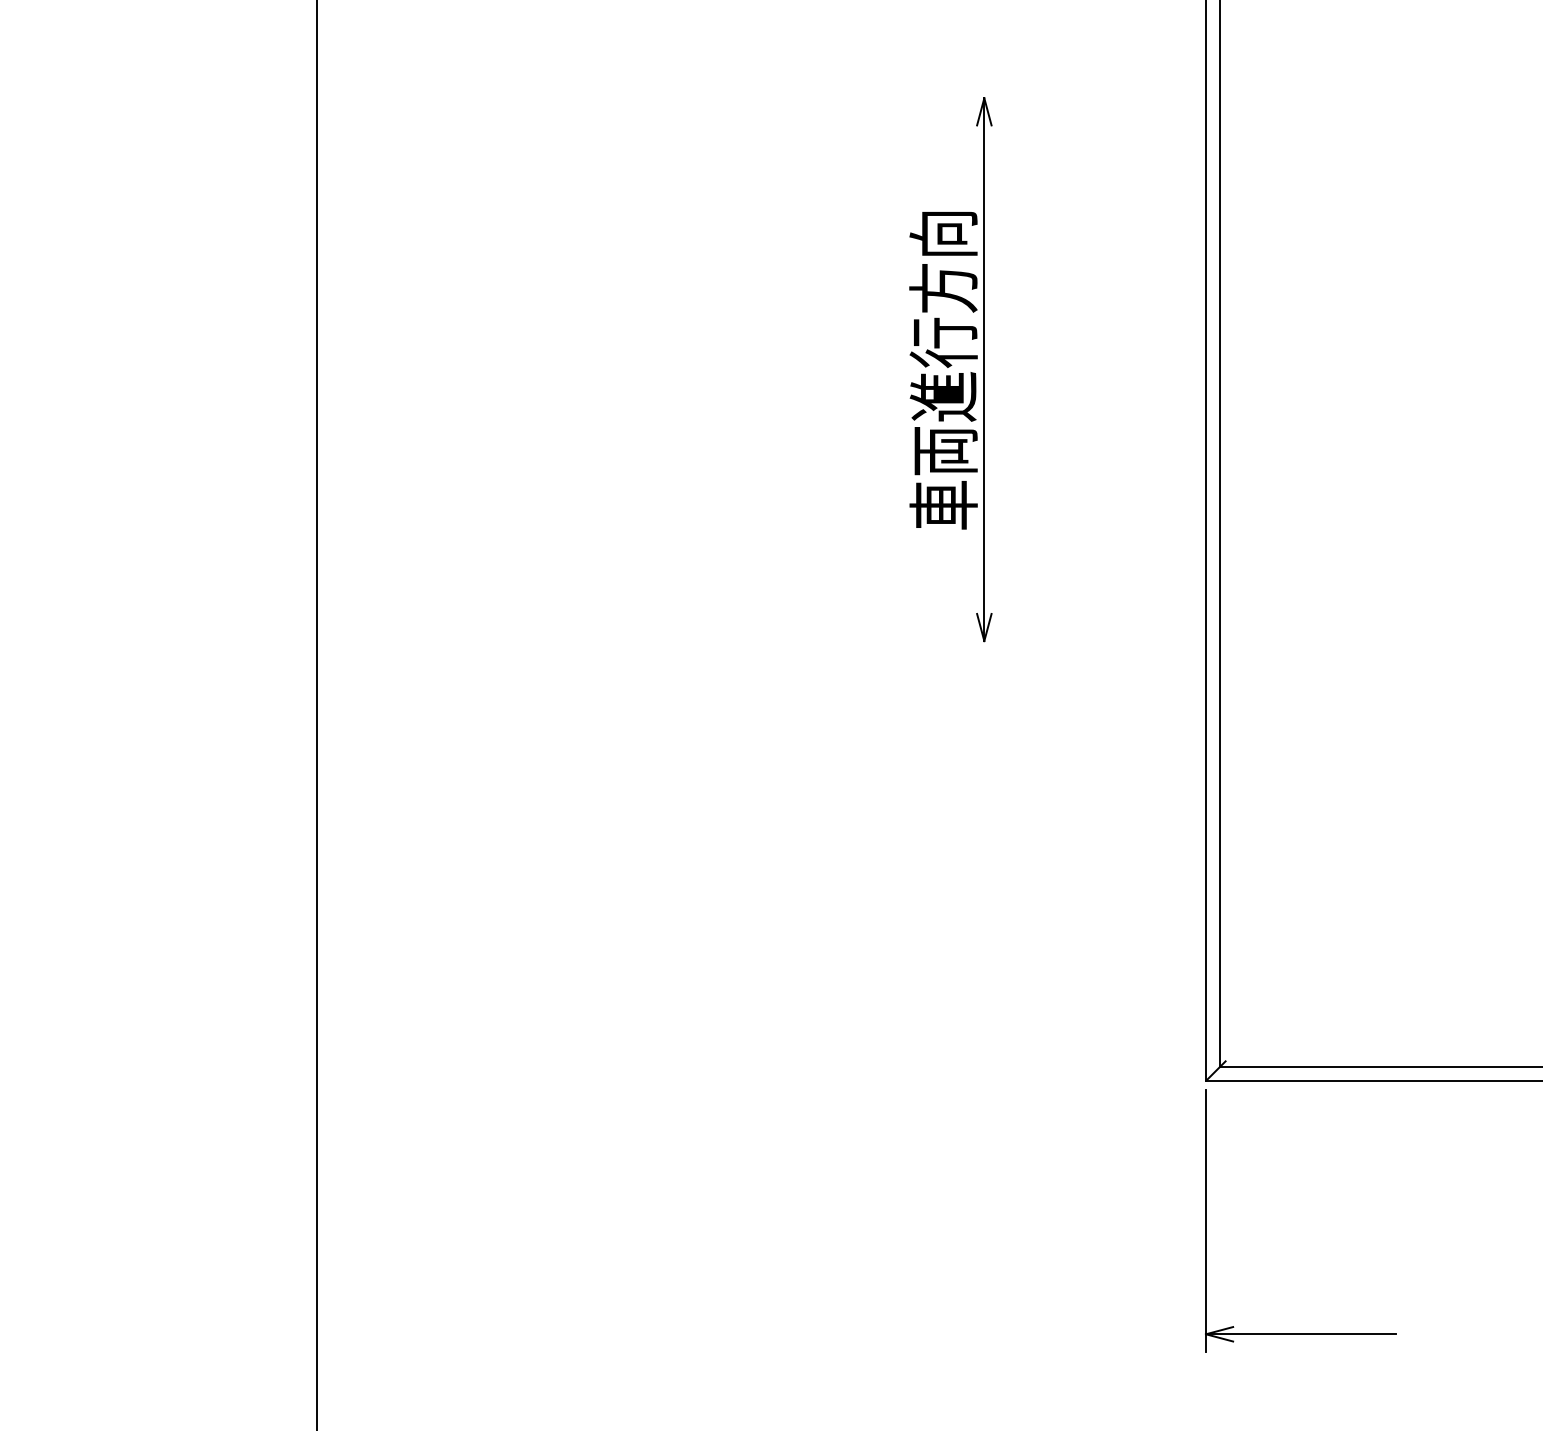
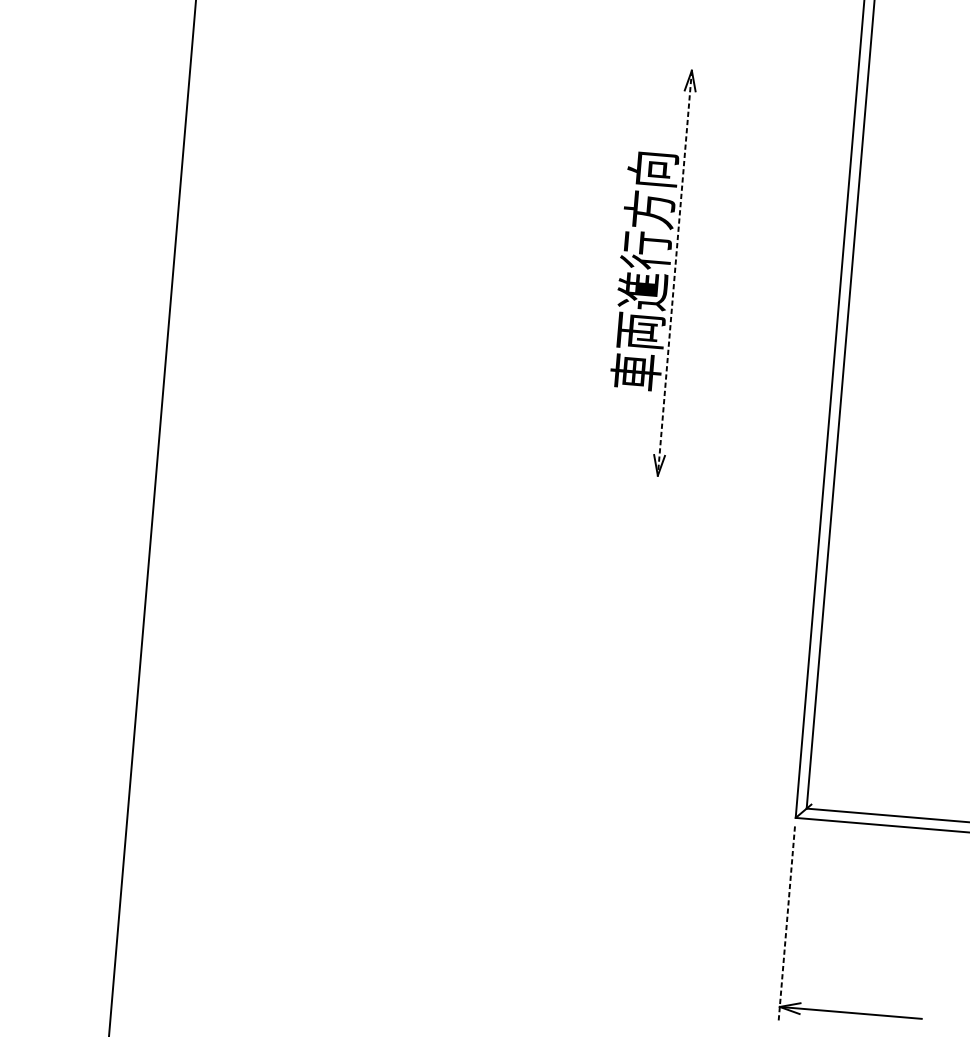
line: (984, 370) -> (674, 273), solid -> dashed
line: (1205, 1220) -> (786, 921), solid -> dashed

